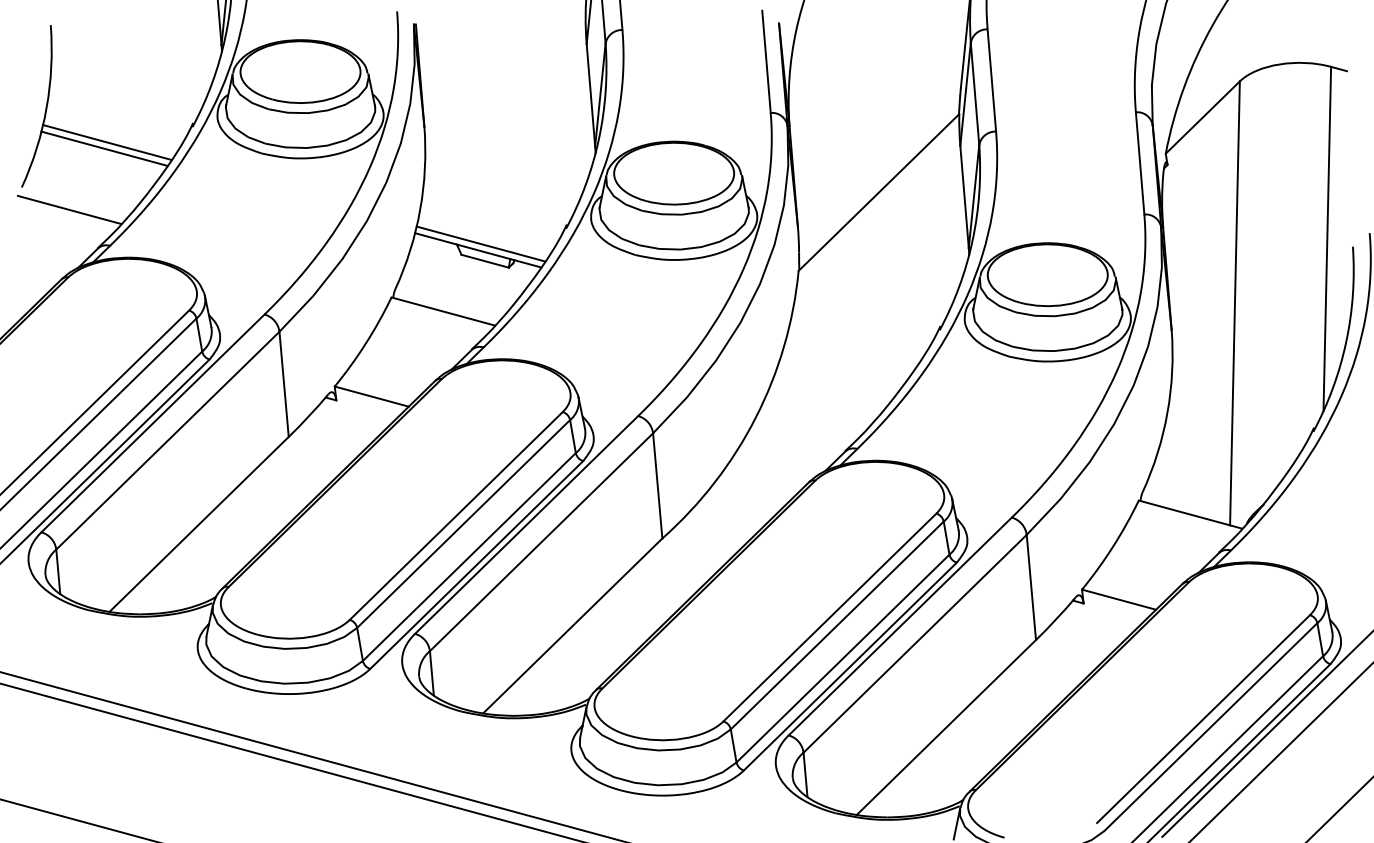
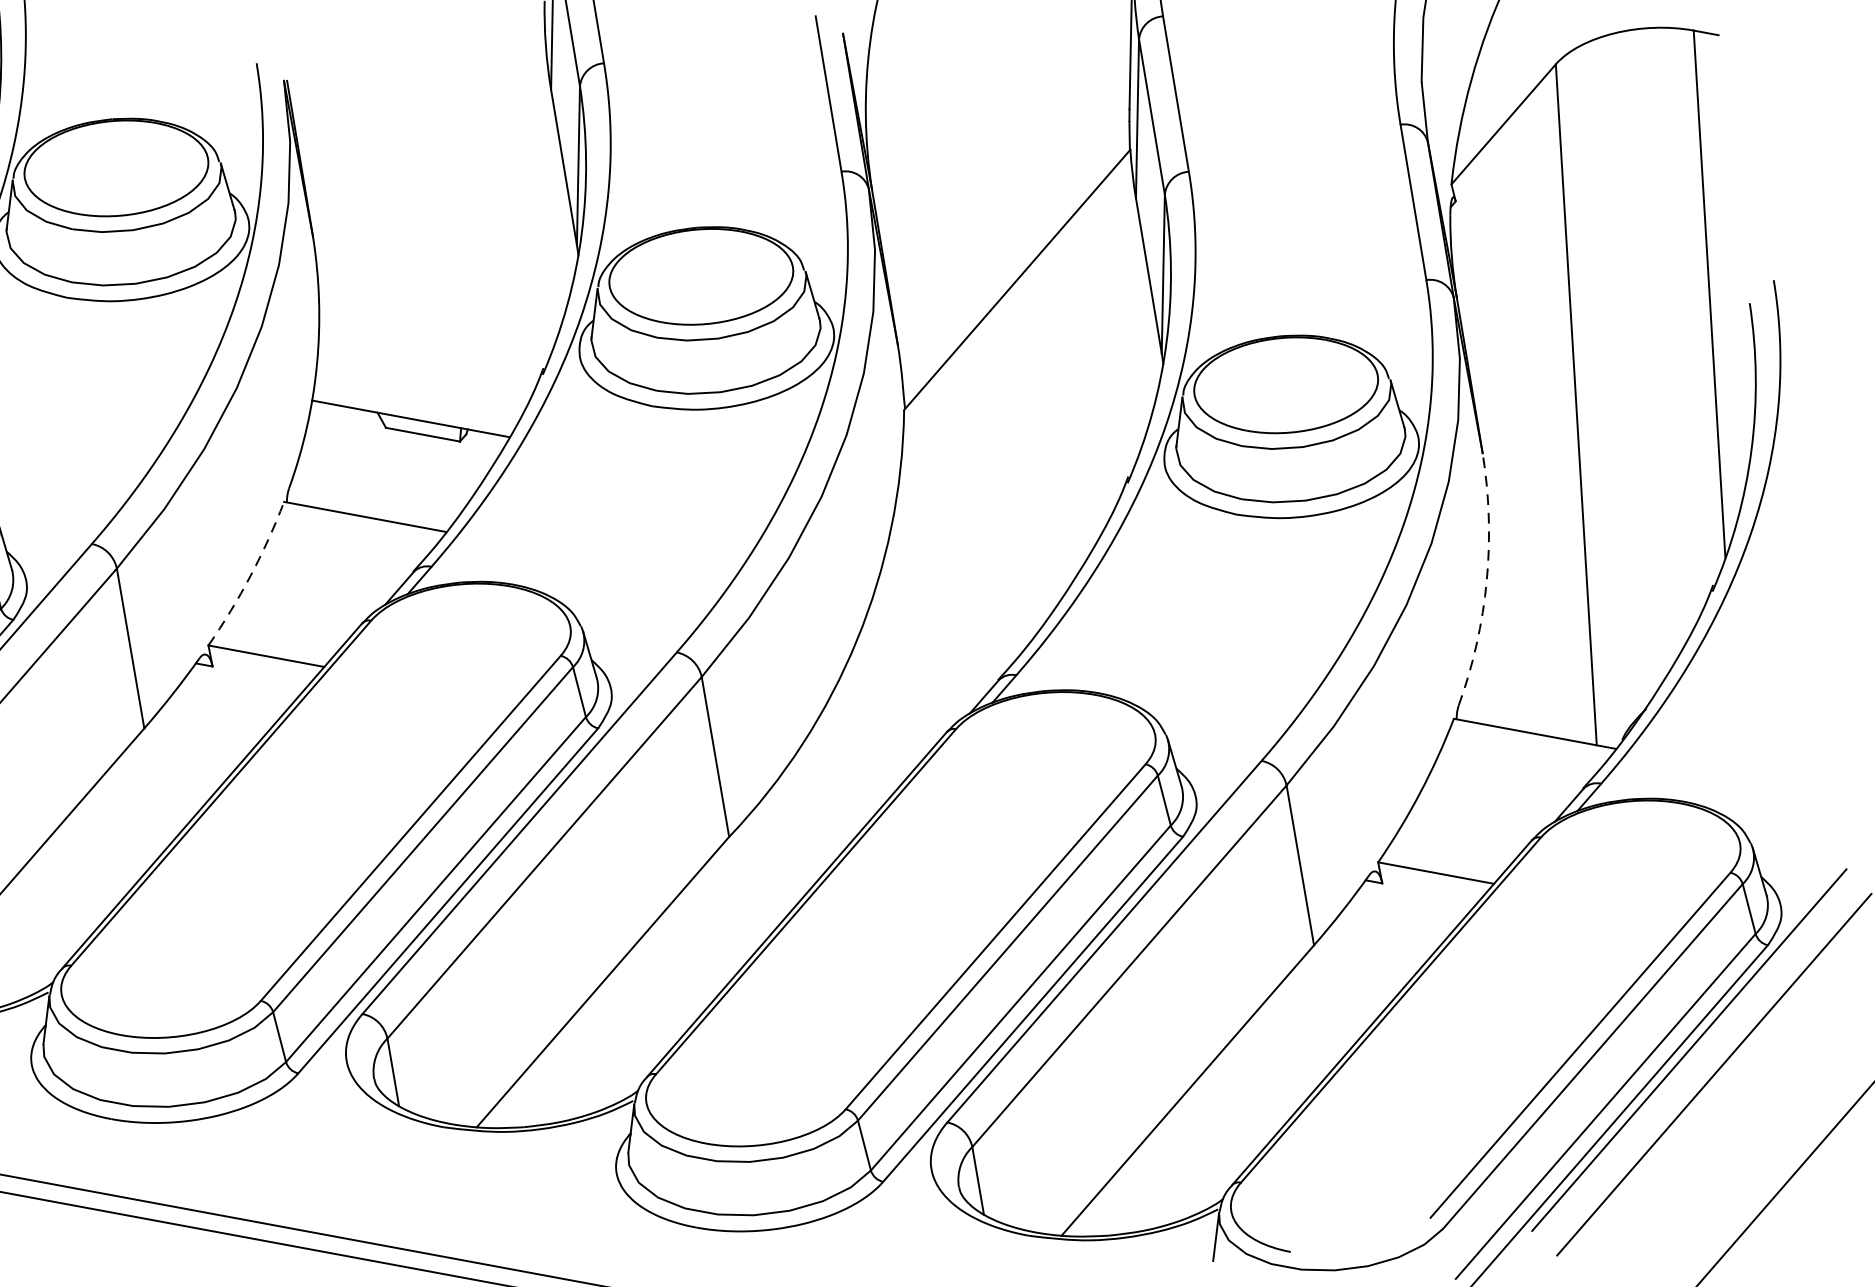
line: (480, 243) -> (413, 408), removed
arc: (365, 343) -> (250, 575), solid -> dashed
arc: (1167, 412) -> (1486, 580), solid -> dashed

